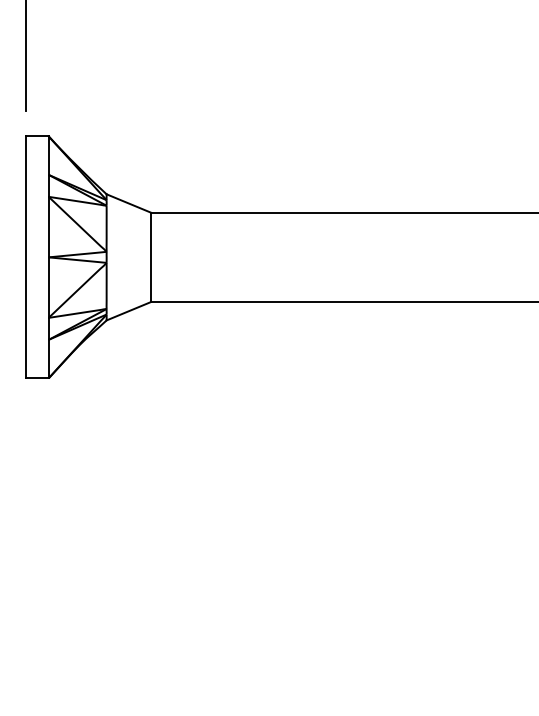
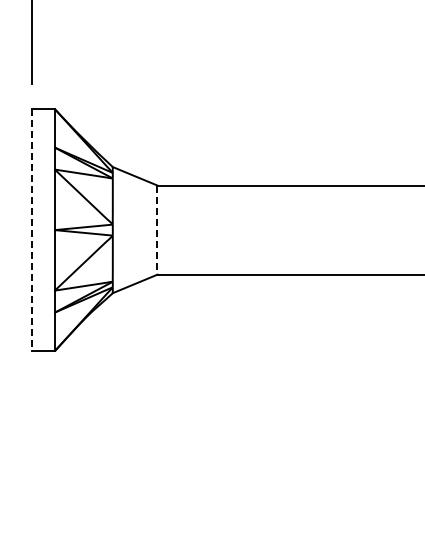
line: (25, 257) -> (31, 230), solid -> dashed
line: (151, 257) -> (157, 230), solid -> dashed

